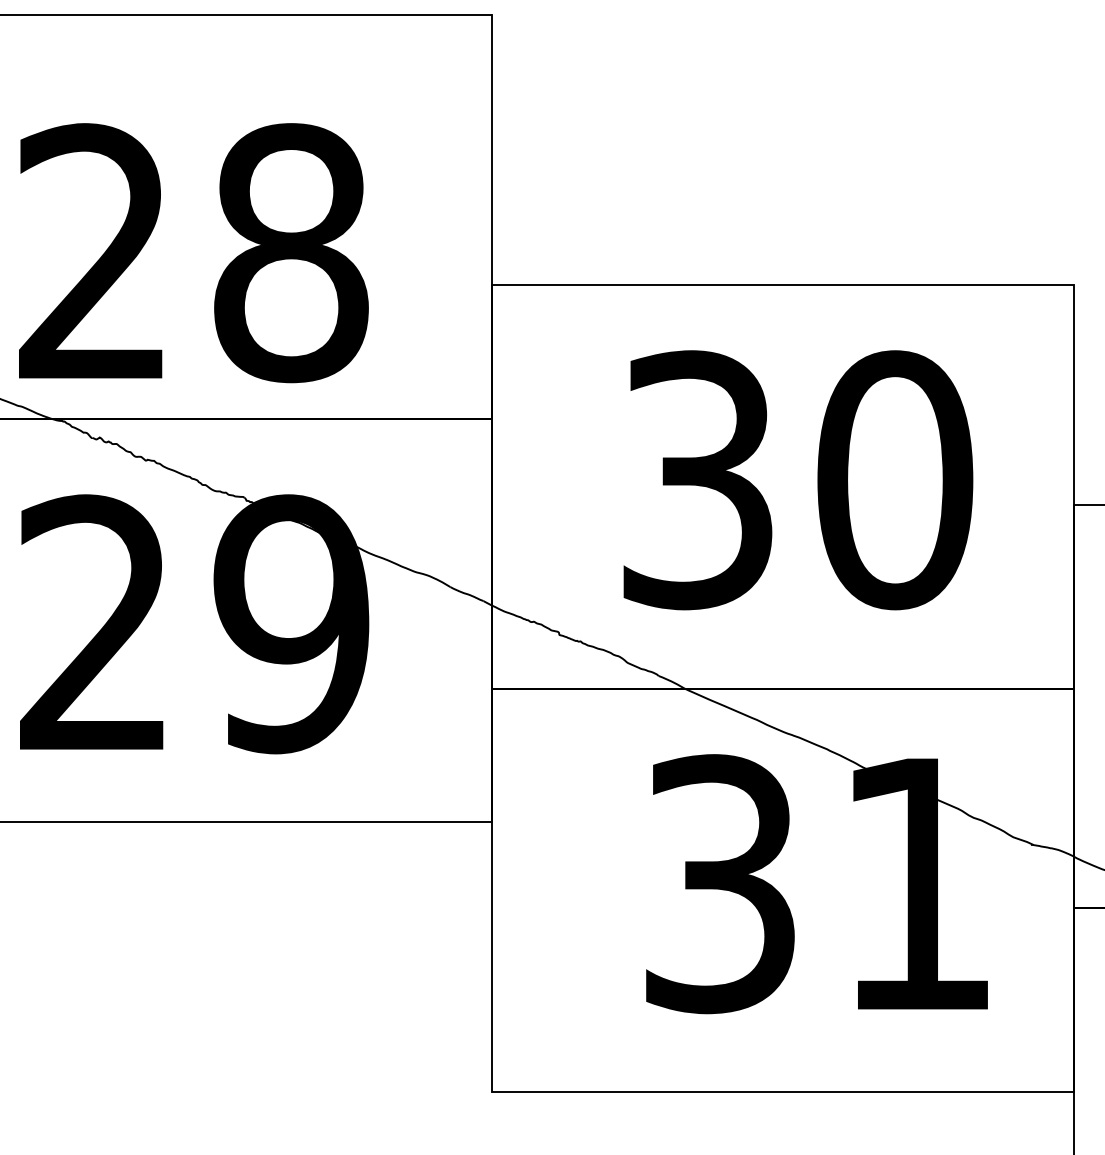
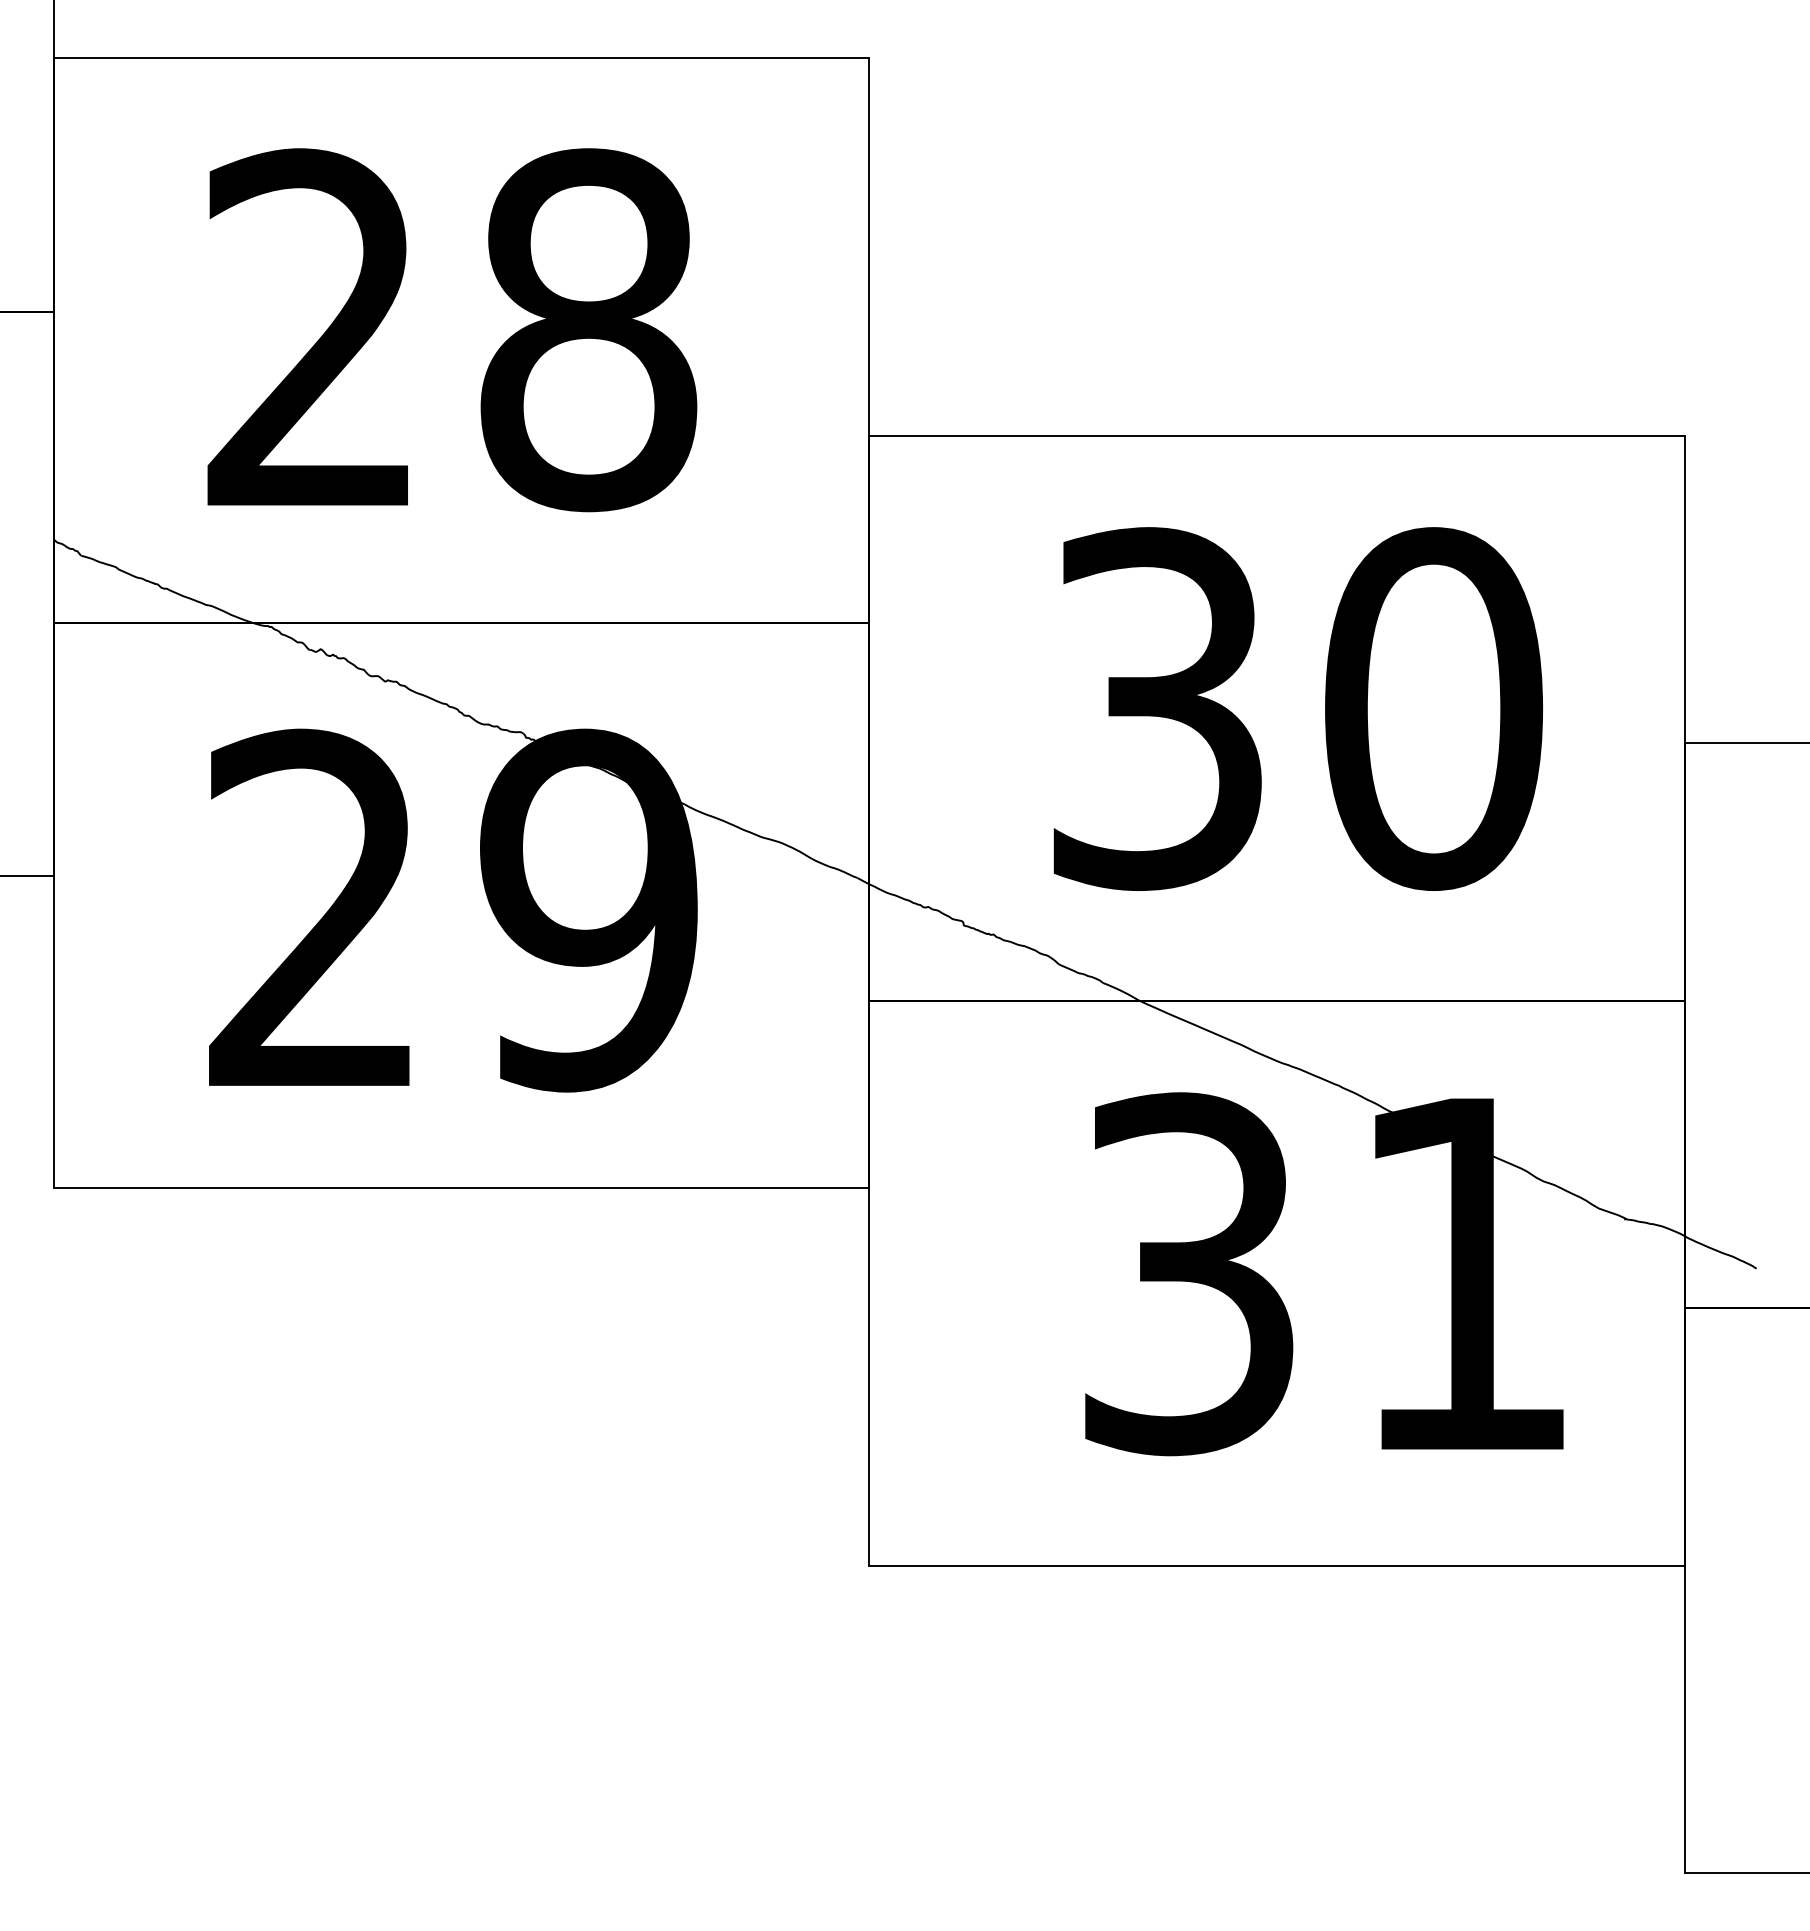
text: (193, 253) -> (452, 330), moved

